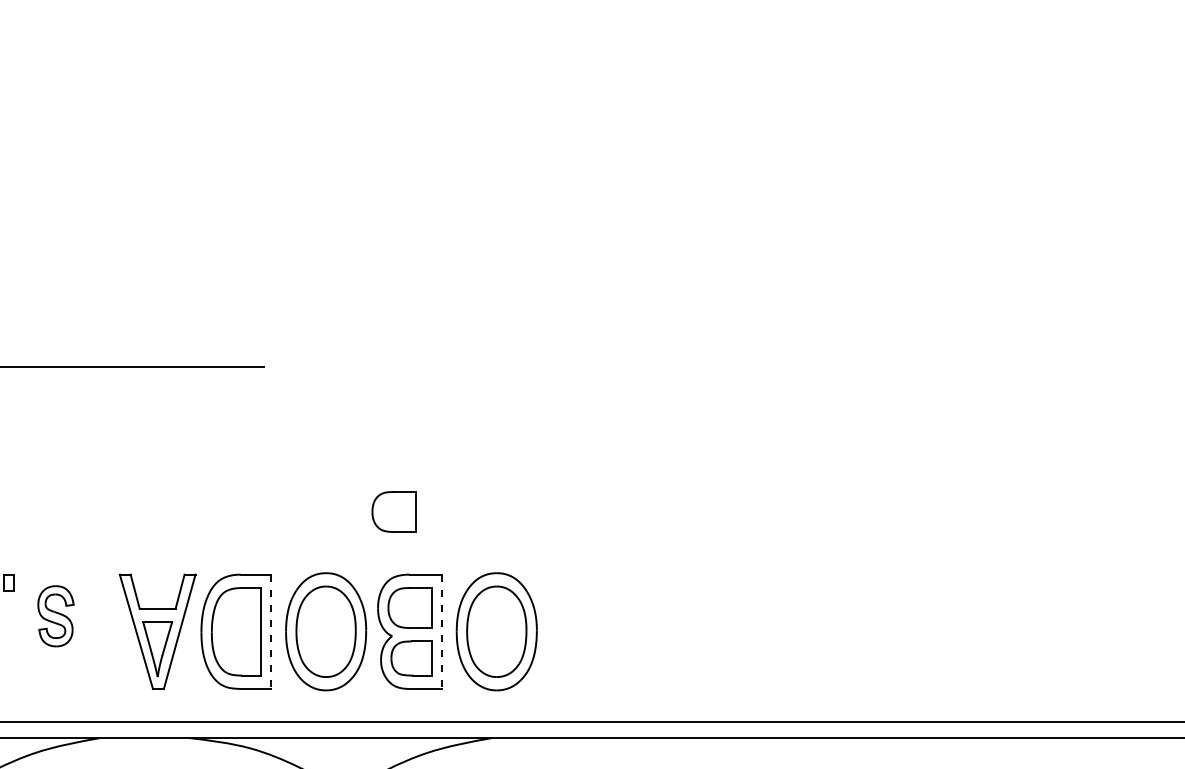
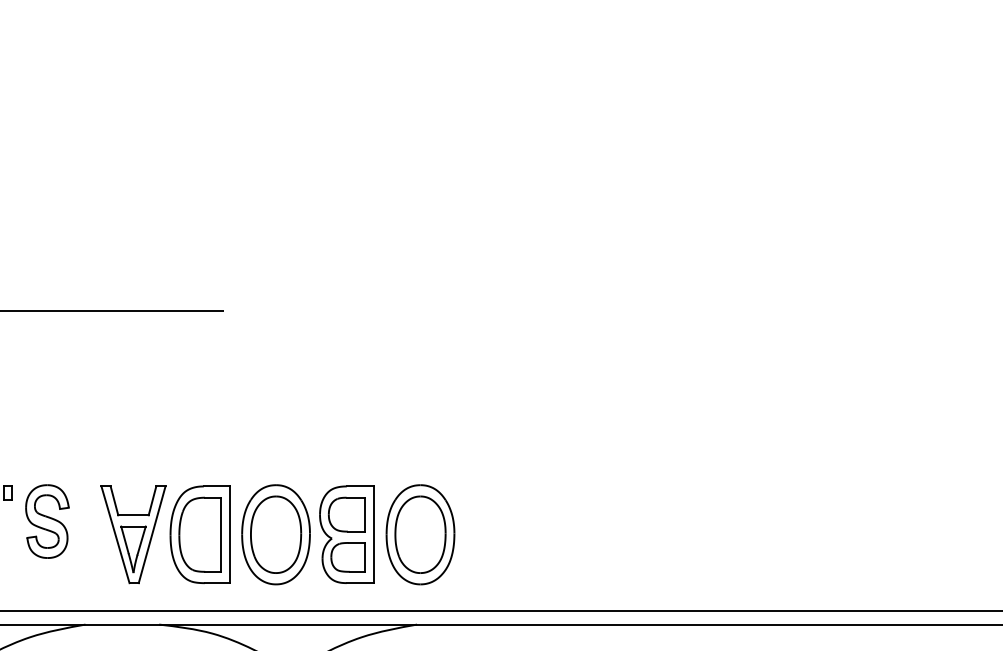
part: (393, 511) -> (333, 432), removed
part: (55, 616) -> (47, 521), size x1.43
line: (271, 632) -> (229, 535), dashed -> solid
line: (441, 632) -> (373, 535), dashed -> solid

